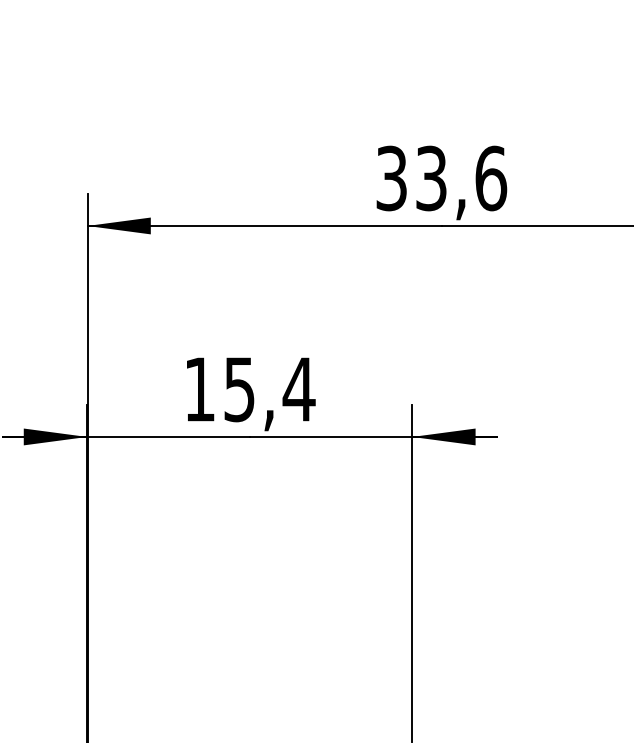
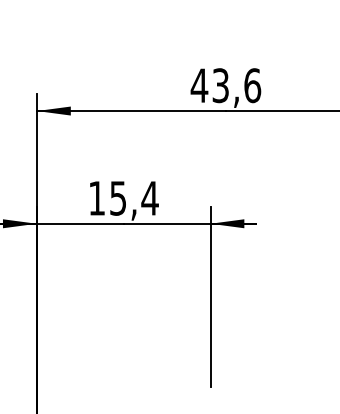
text: (391, 178) -> (199, 85), 33,6 -> 43,6

